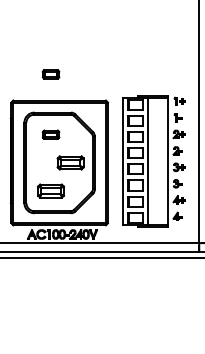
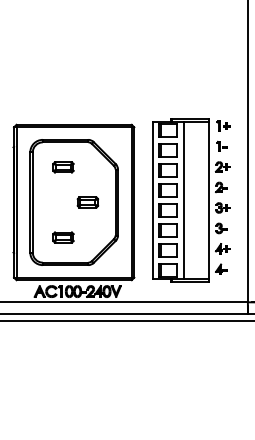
part: (51, 74) -> (63, 92), removed
part: (70, 162) -> (87, 202), size x0.62
part: (51, 191) -> (63, 237), size x0.62

